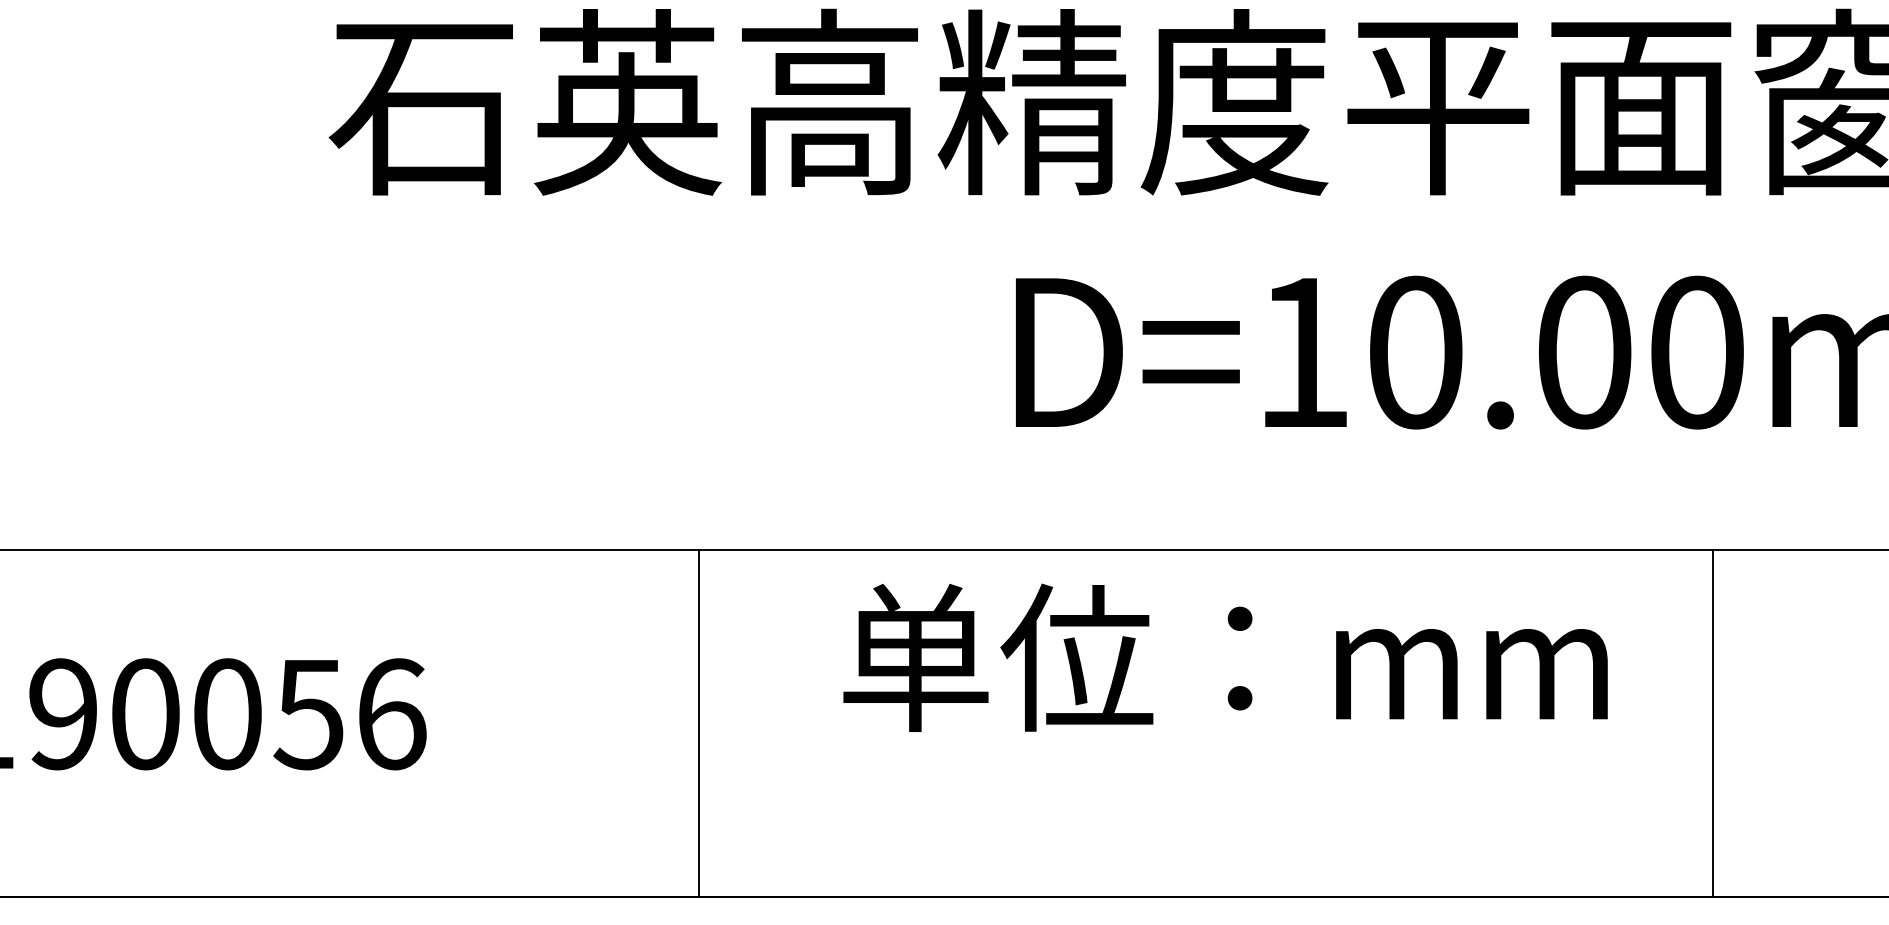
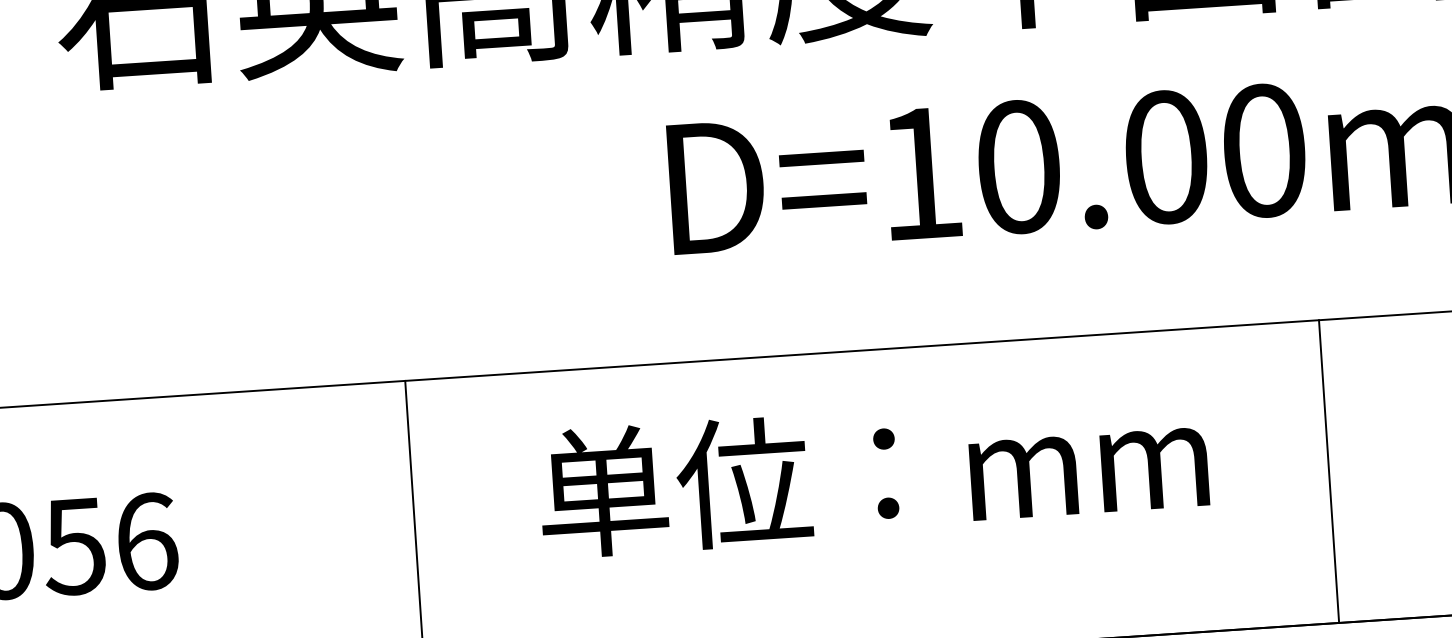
text: (1225, 657) -> (873, 473), moved
line: (1712, 723) -> (1328, 471), moved

